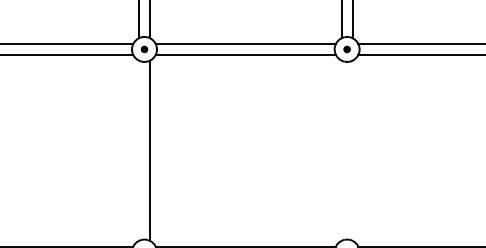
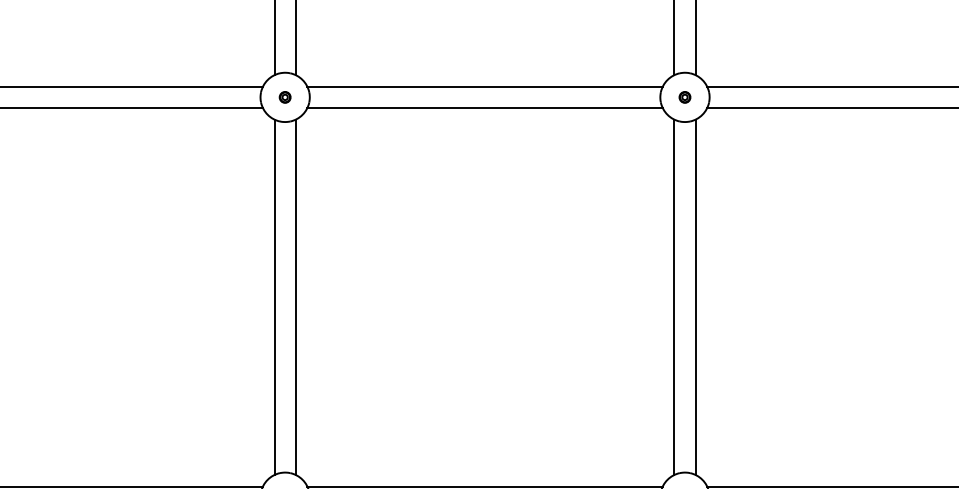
line: (139, 150) -> (275, 296), added
line: (341, 150) -> (673, 296), added
line: (352, 150) -> (695, 296), added

